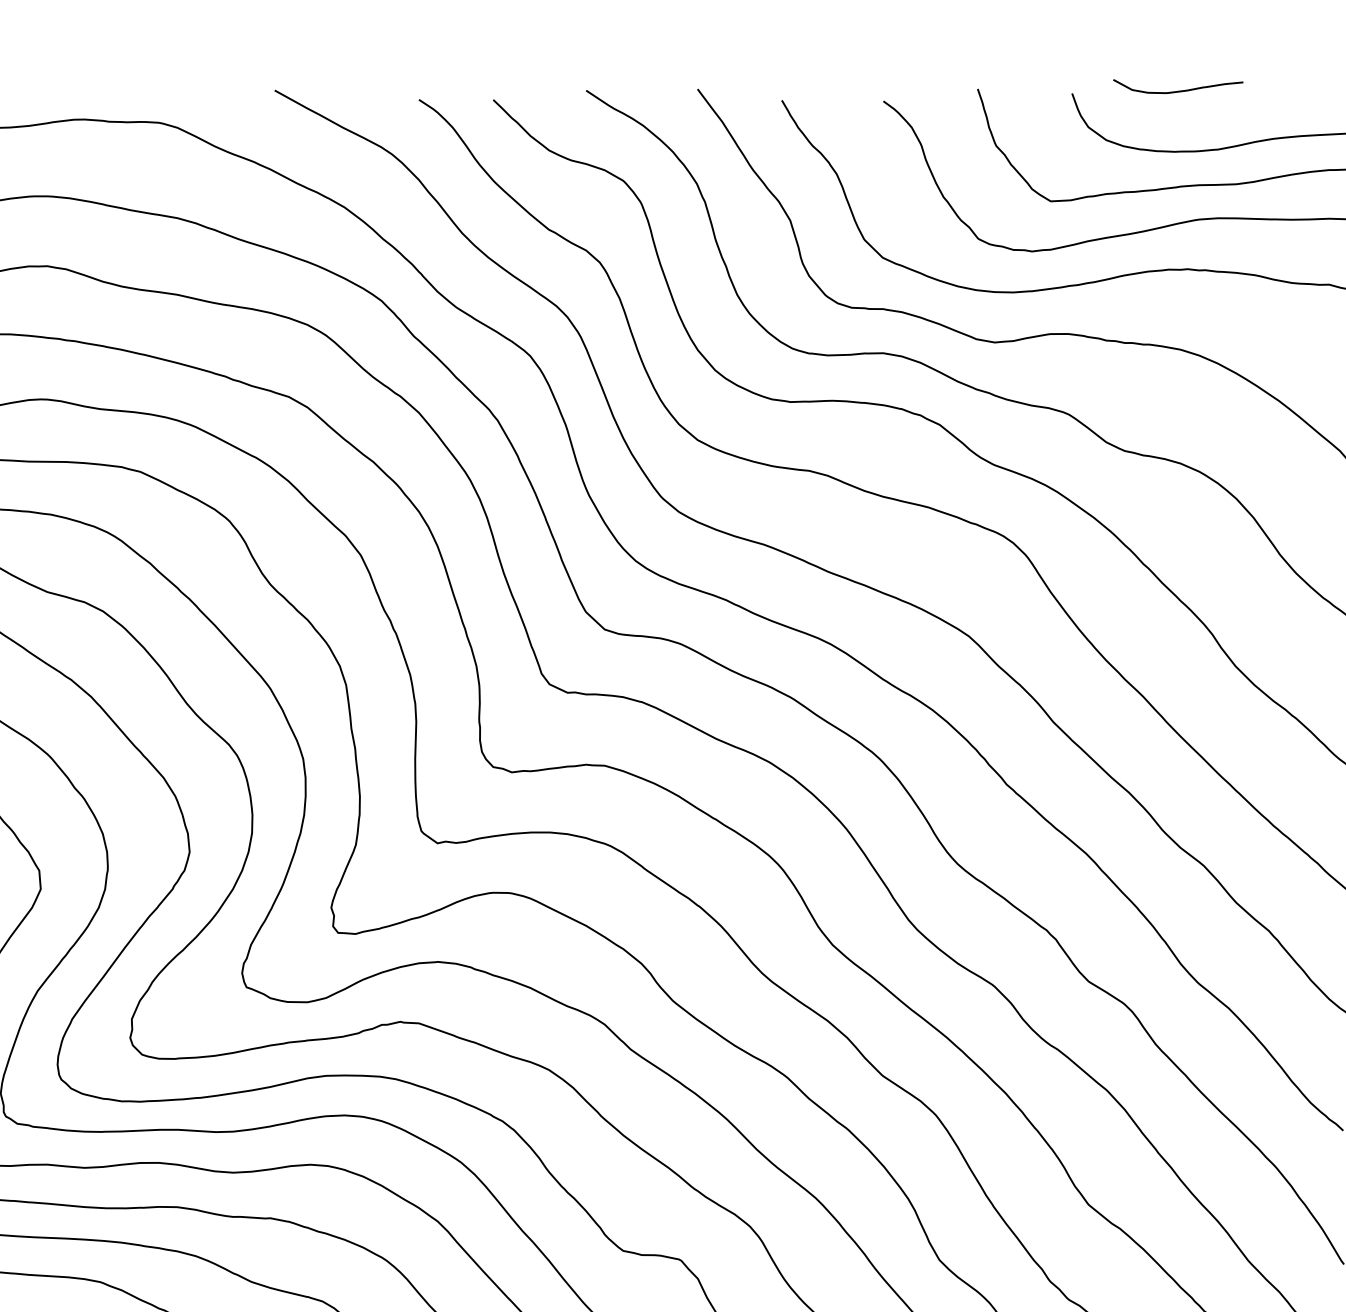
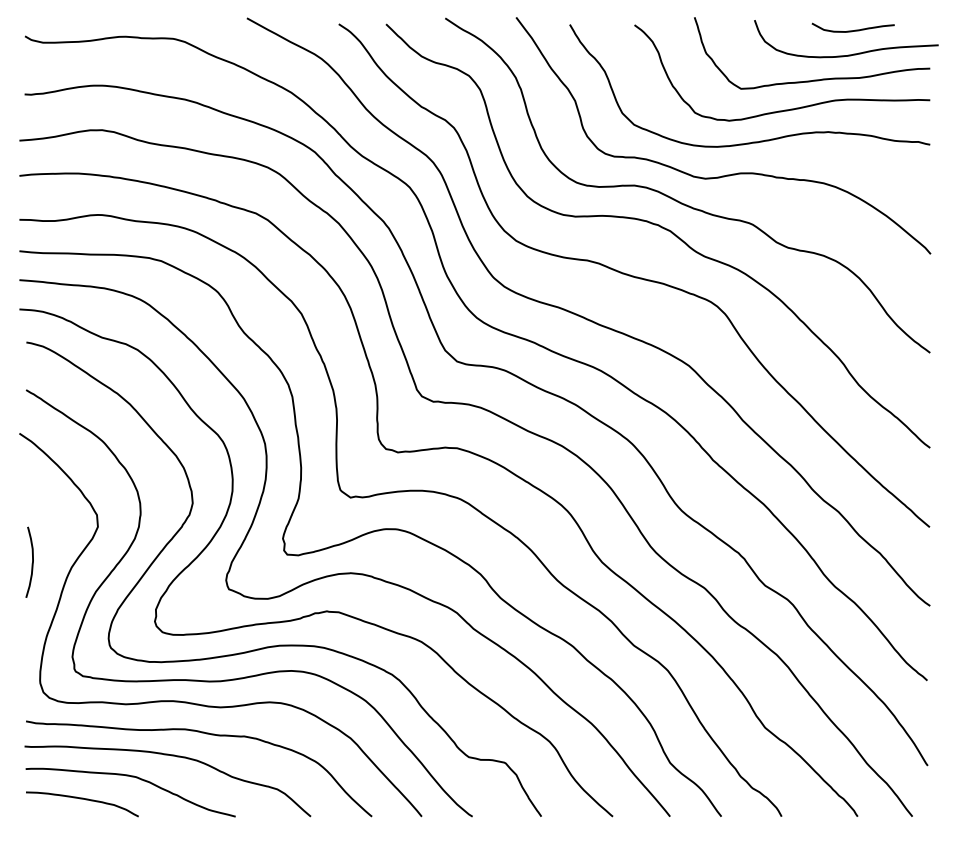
curve: (1177, 90) -> (852, 30), moved

